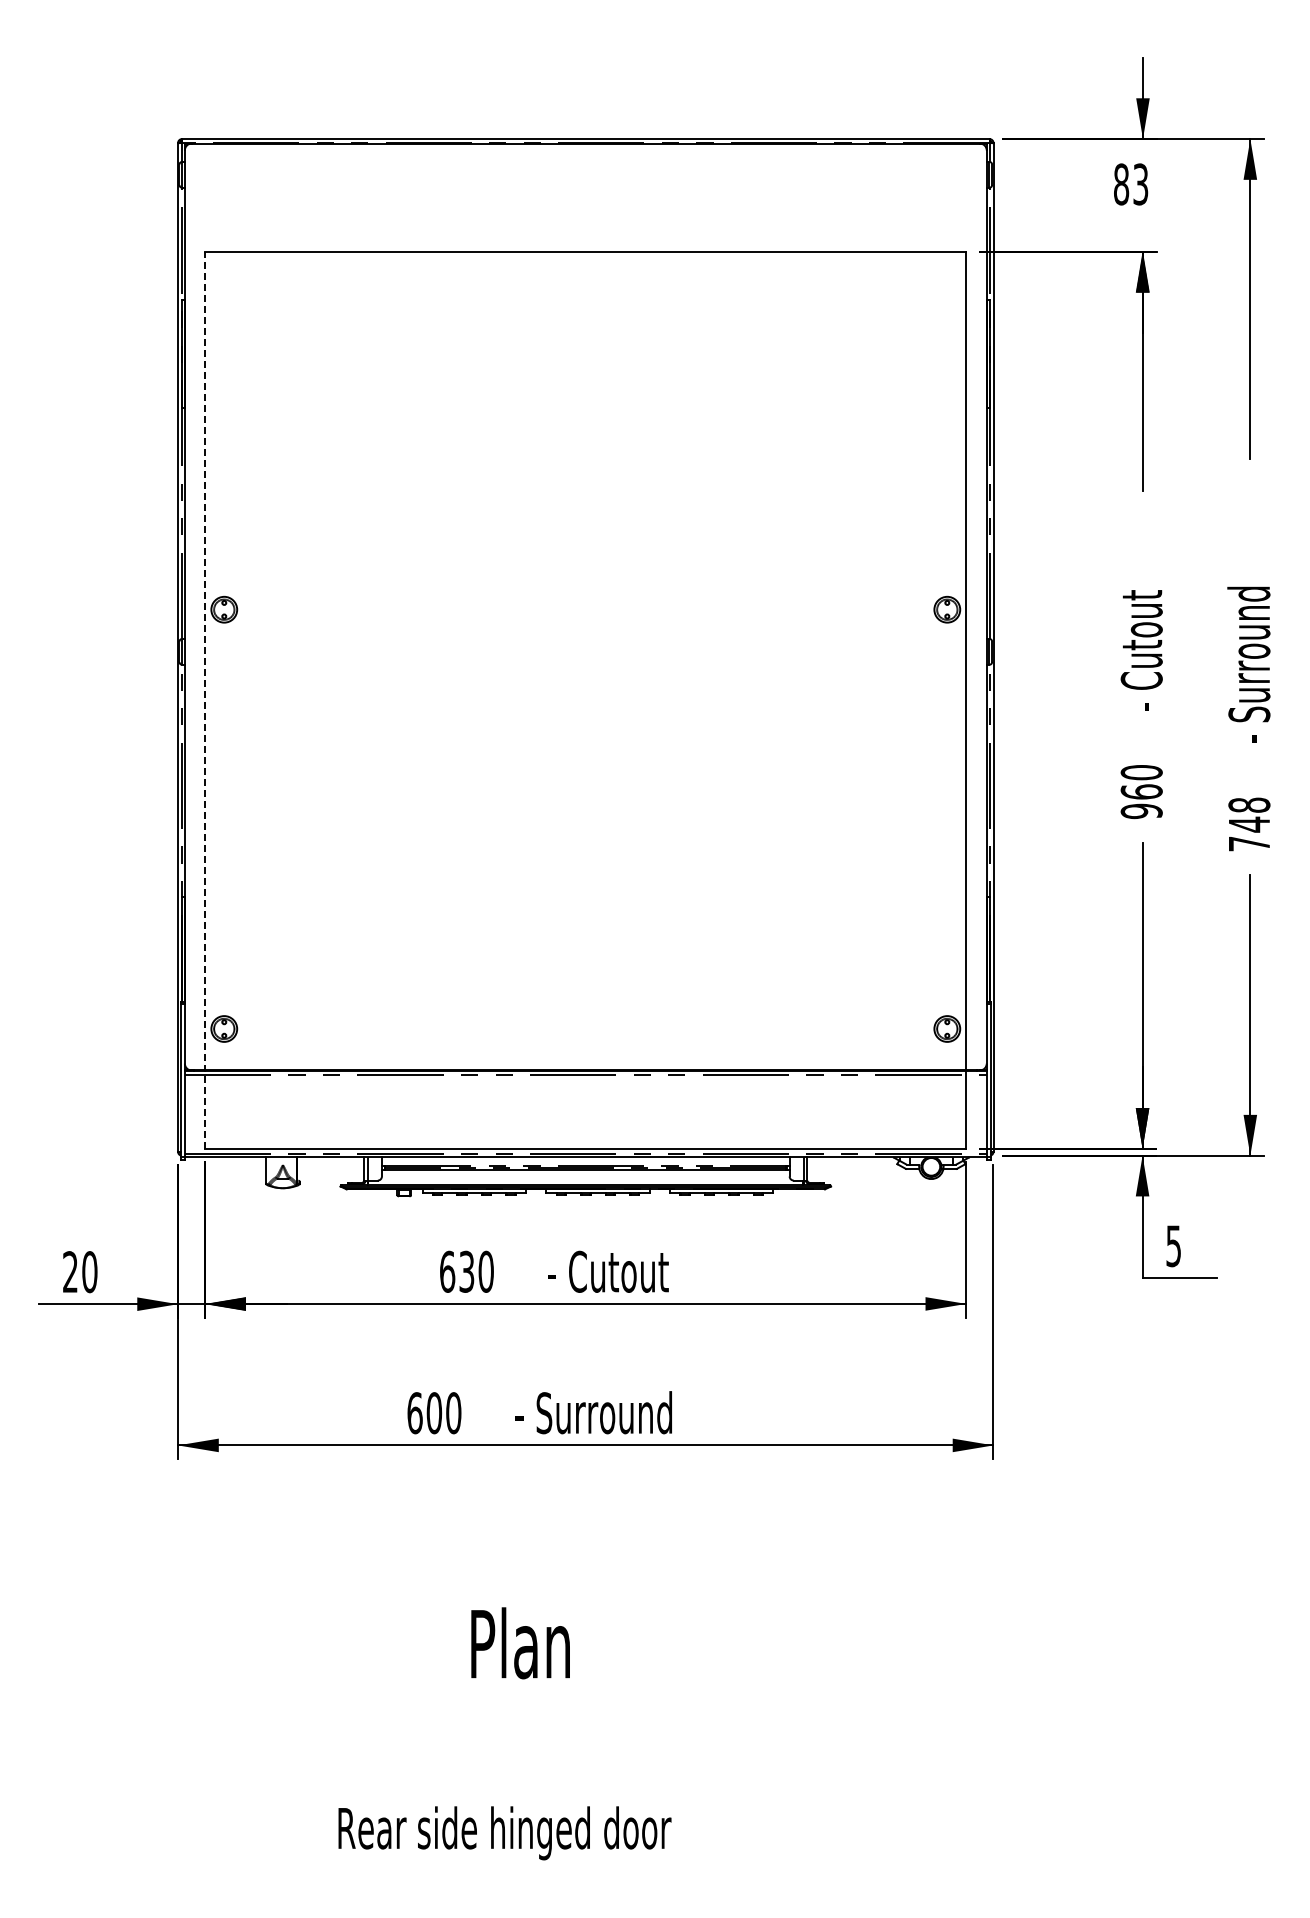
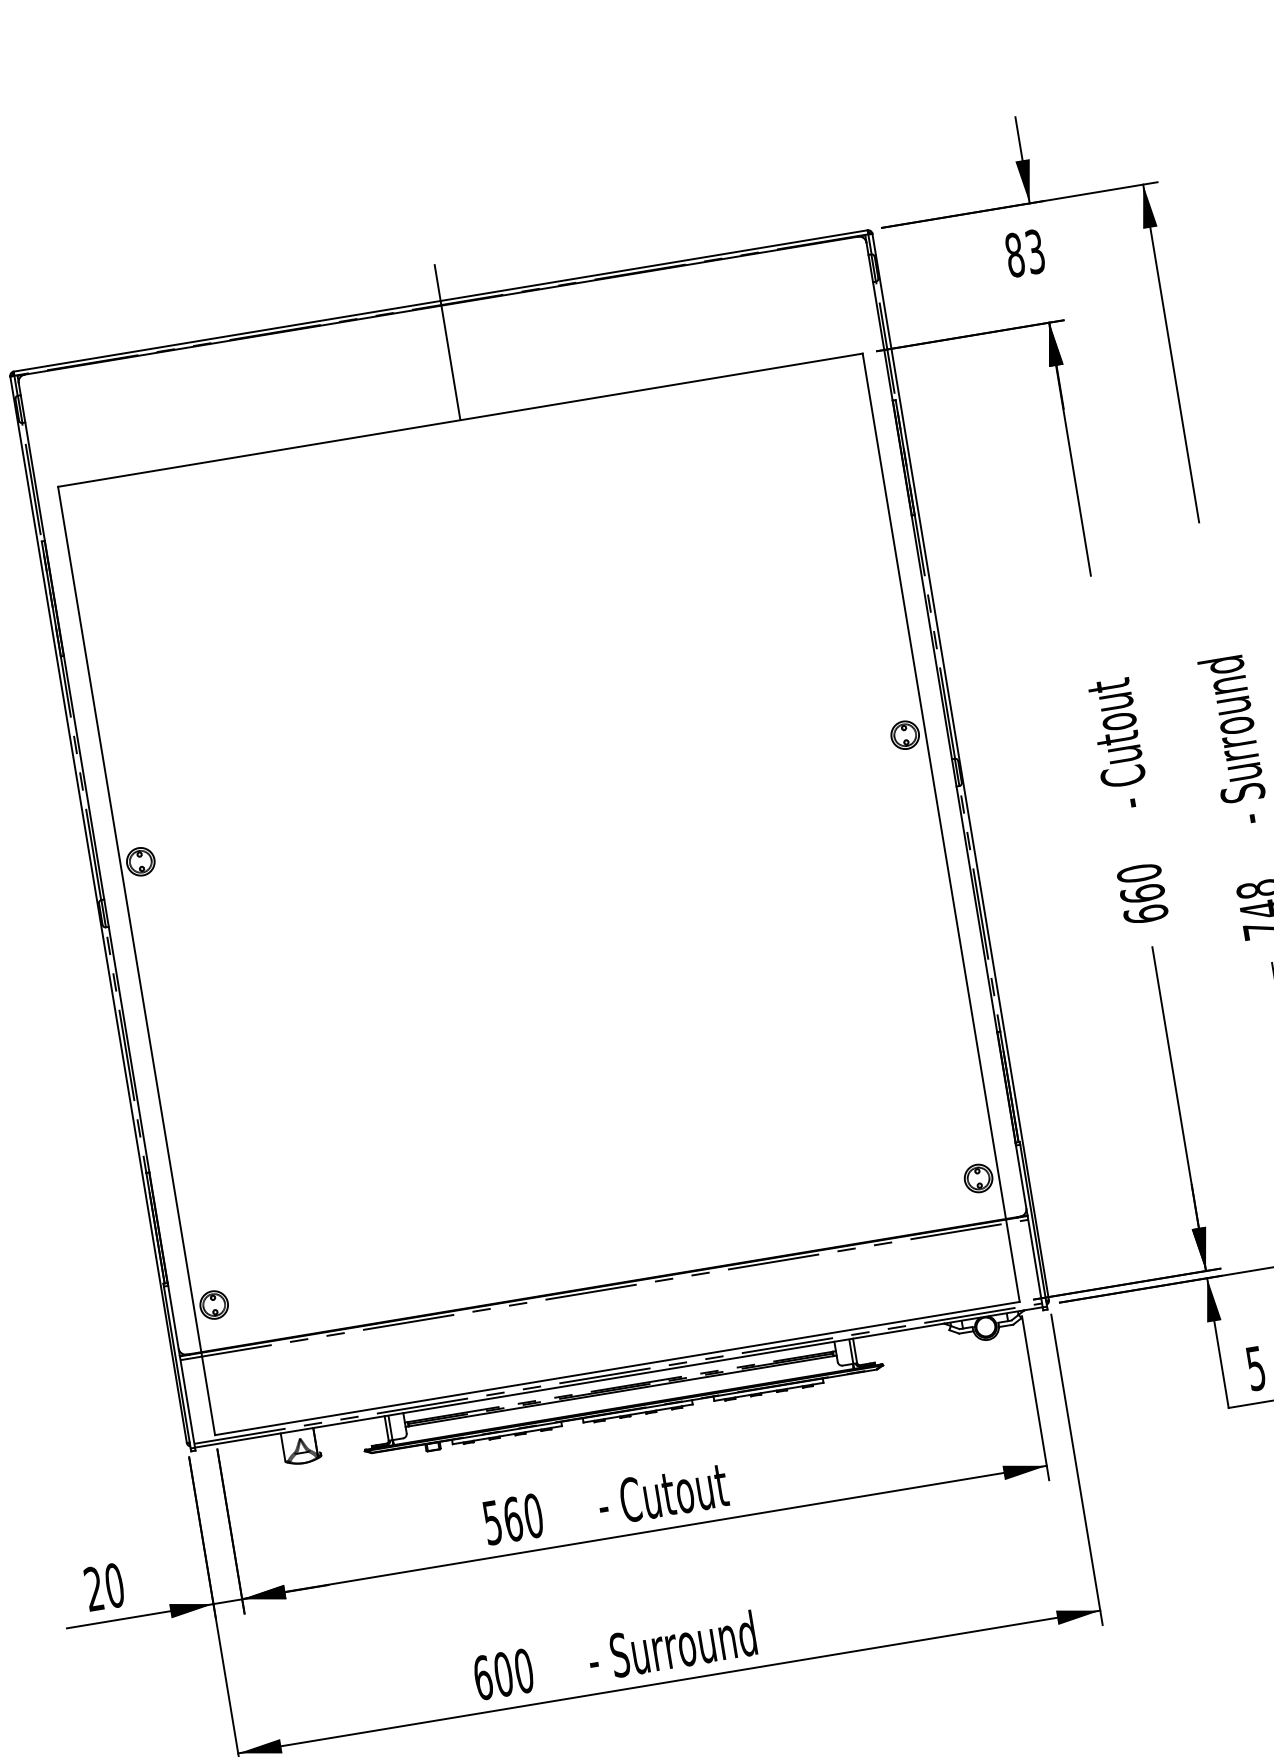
line: (585, 177) -> (447, 341), added
line: (205, 699) -> (136, 959), dashed -> solid
text: (1141, 811) -> (1145, 914), 960 -> 660
text: (457, 1271) -> (503, 1520), 630 -> 560

